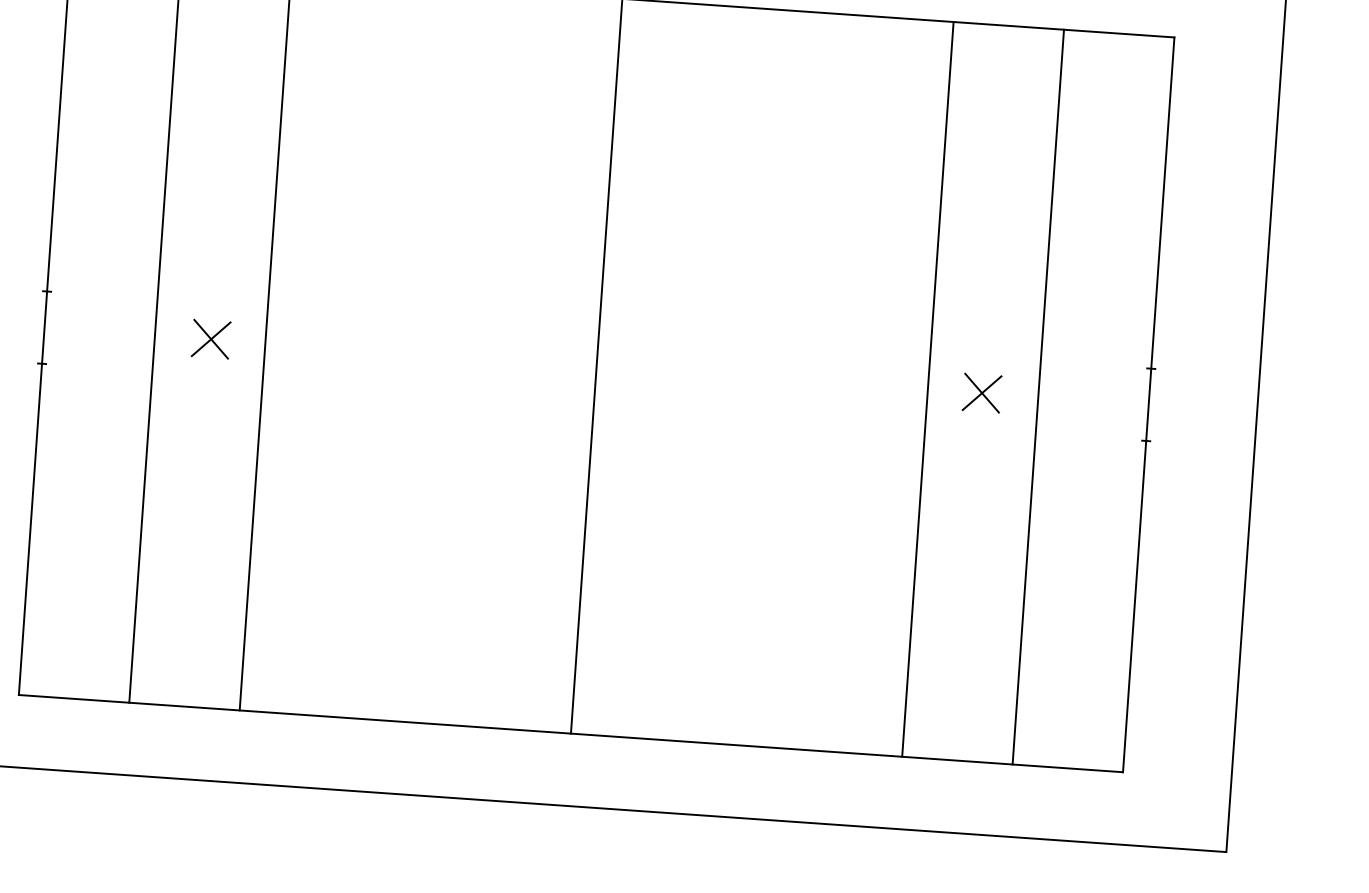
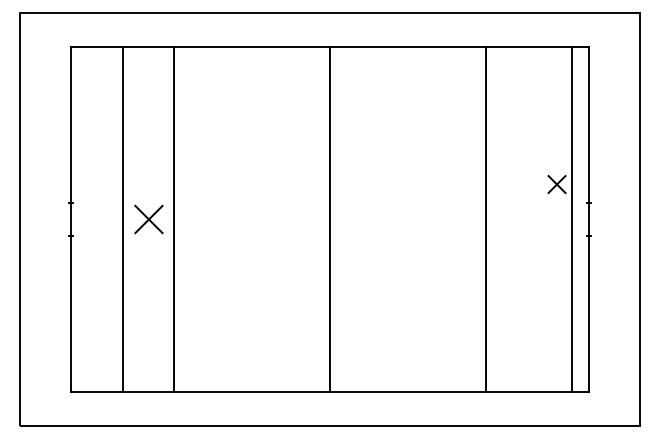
part: (210, 339) -> (148, 219), size x1.6
part: (980, 393) -> (556, 184), moved
line: (1038, 397) -> (572, 219), moved

